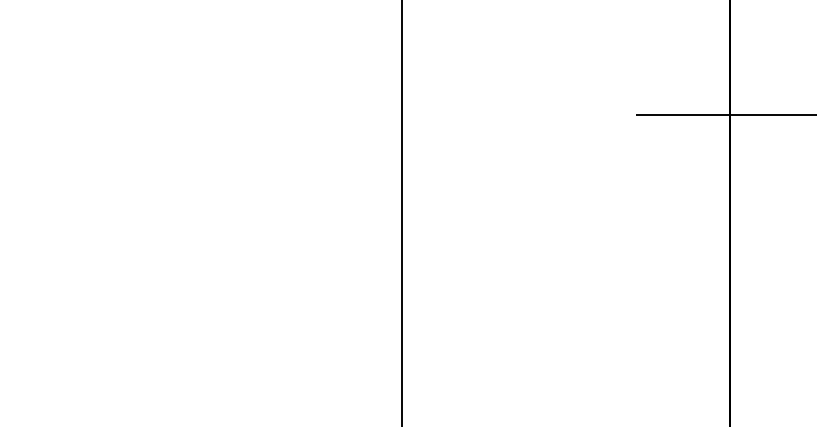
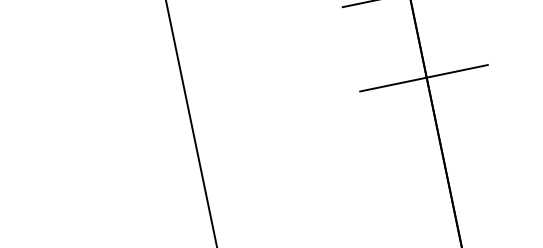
line: (726, 232) -> (423, 78), added

